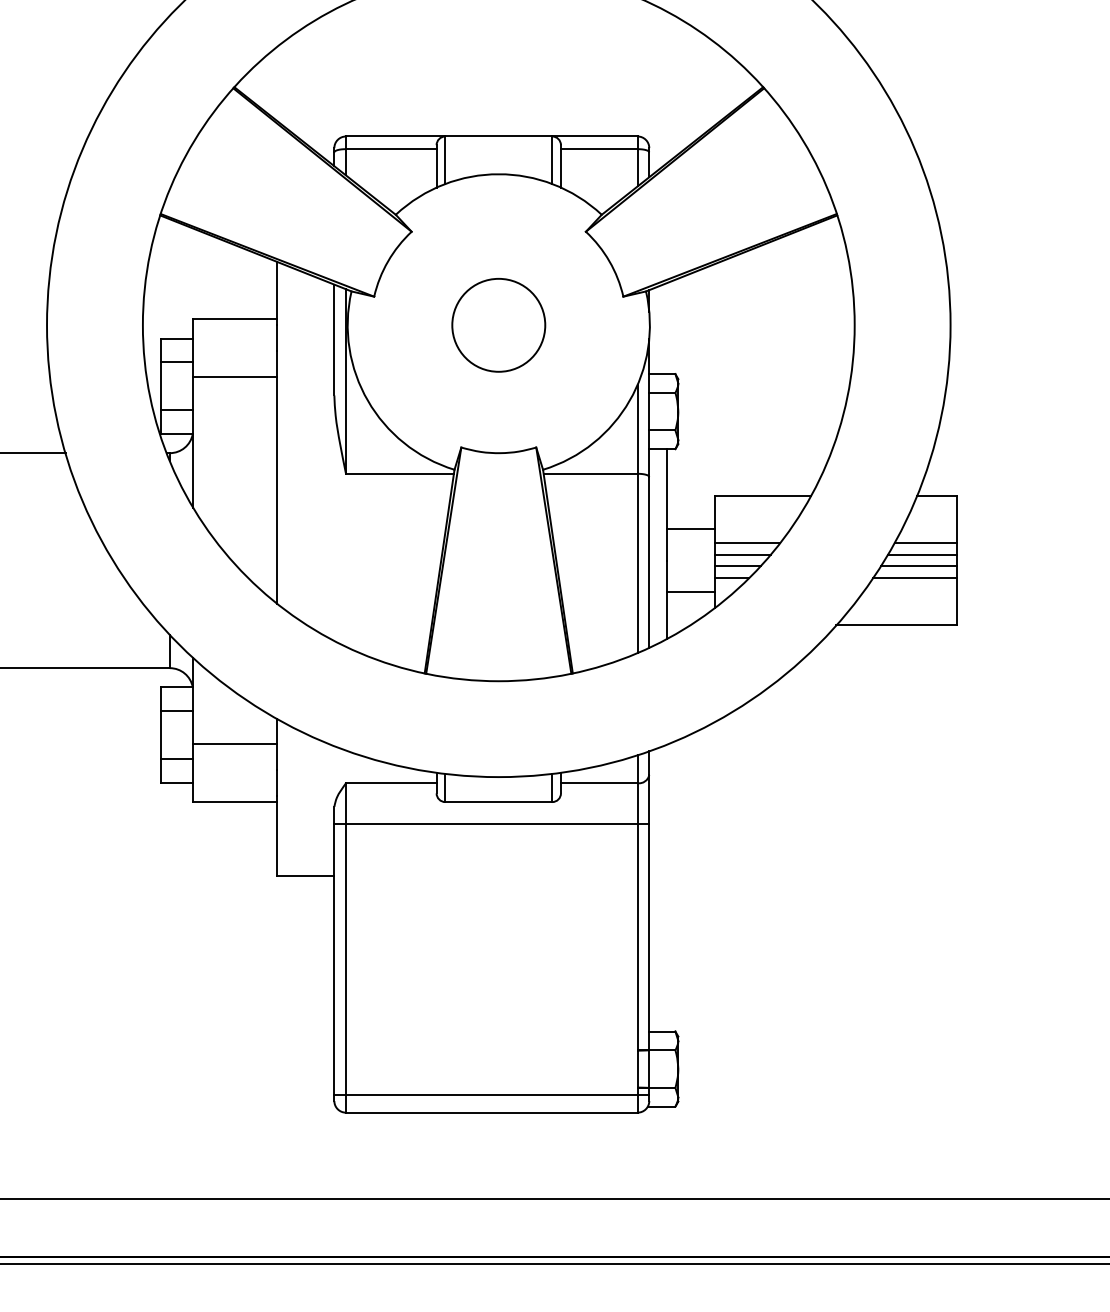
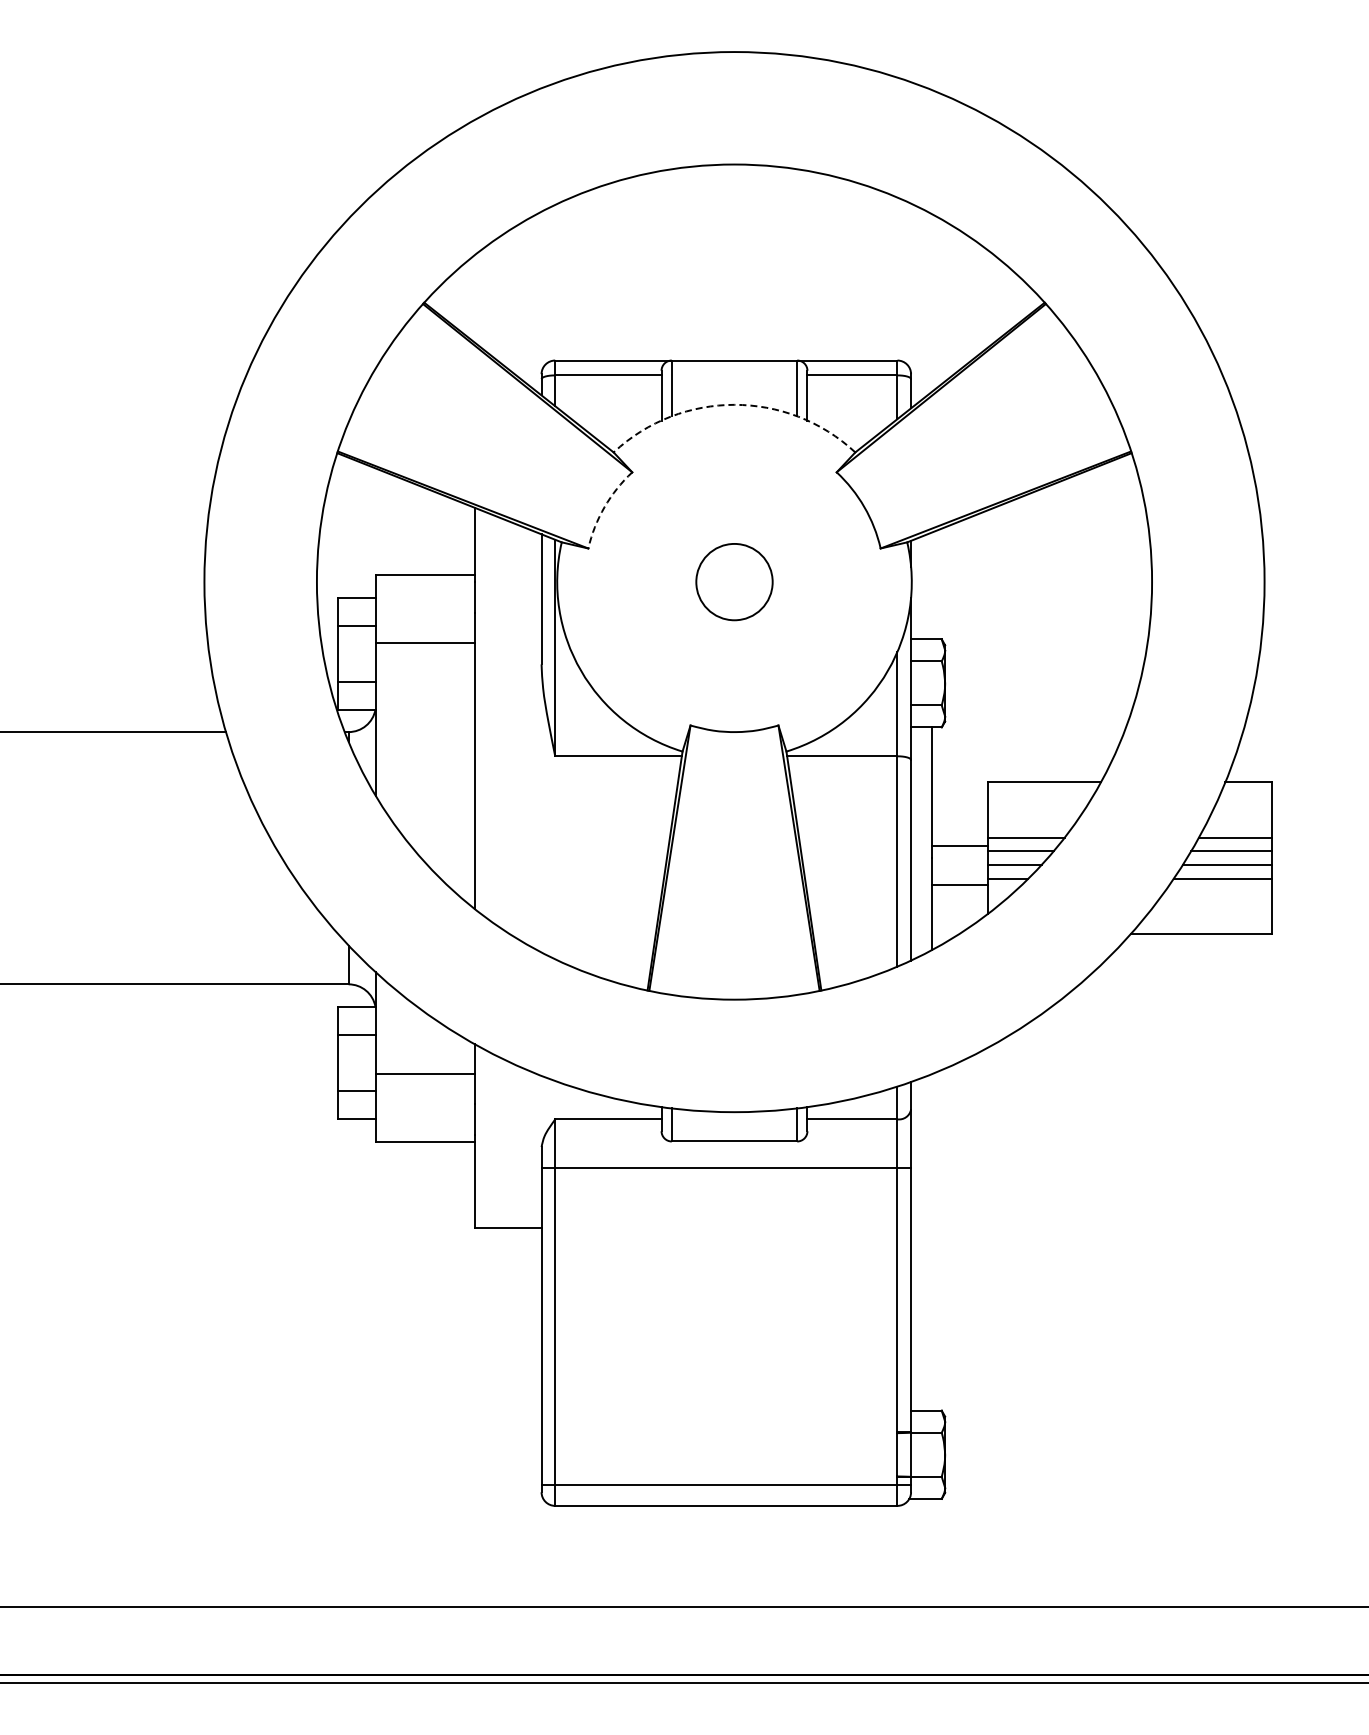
arc: (498, 173) -> (734, 404), solid -> dashed
arc: (387, 261) -> (604, 507), solid -> dashed
circle: (498, 324) -> (734, 581), size x0.7
line: (690, 529) -> (959, 885), moved
line: (690, 592) -> (959, 846), moved

